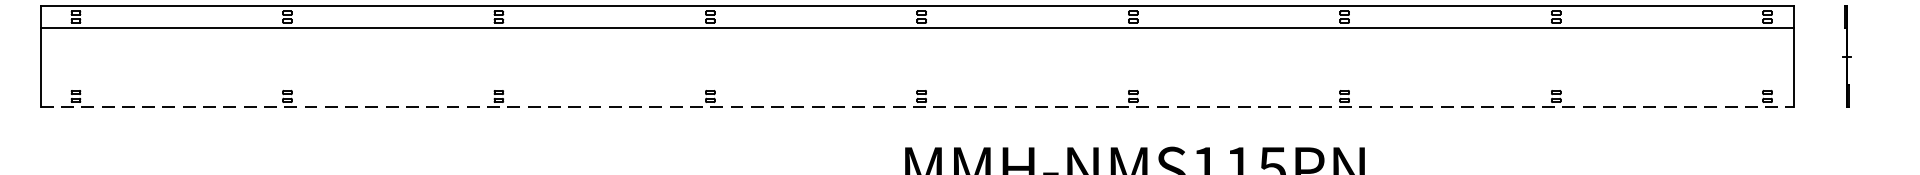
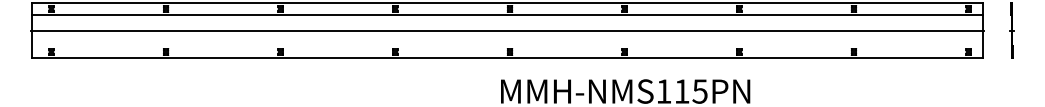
line: (917, 56) -> (507, 30), added
line: (919, 106) -> (508, 57), dashed -> solid

